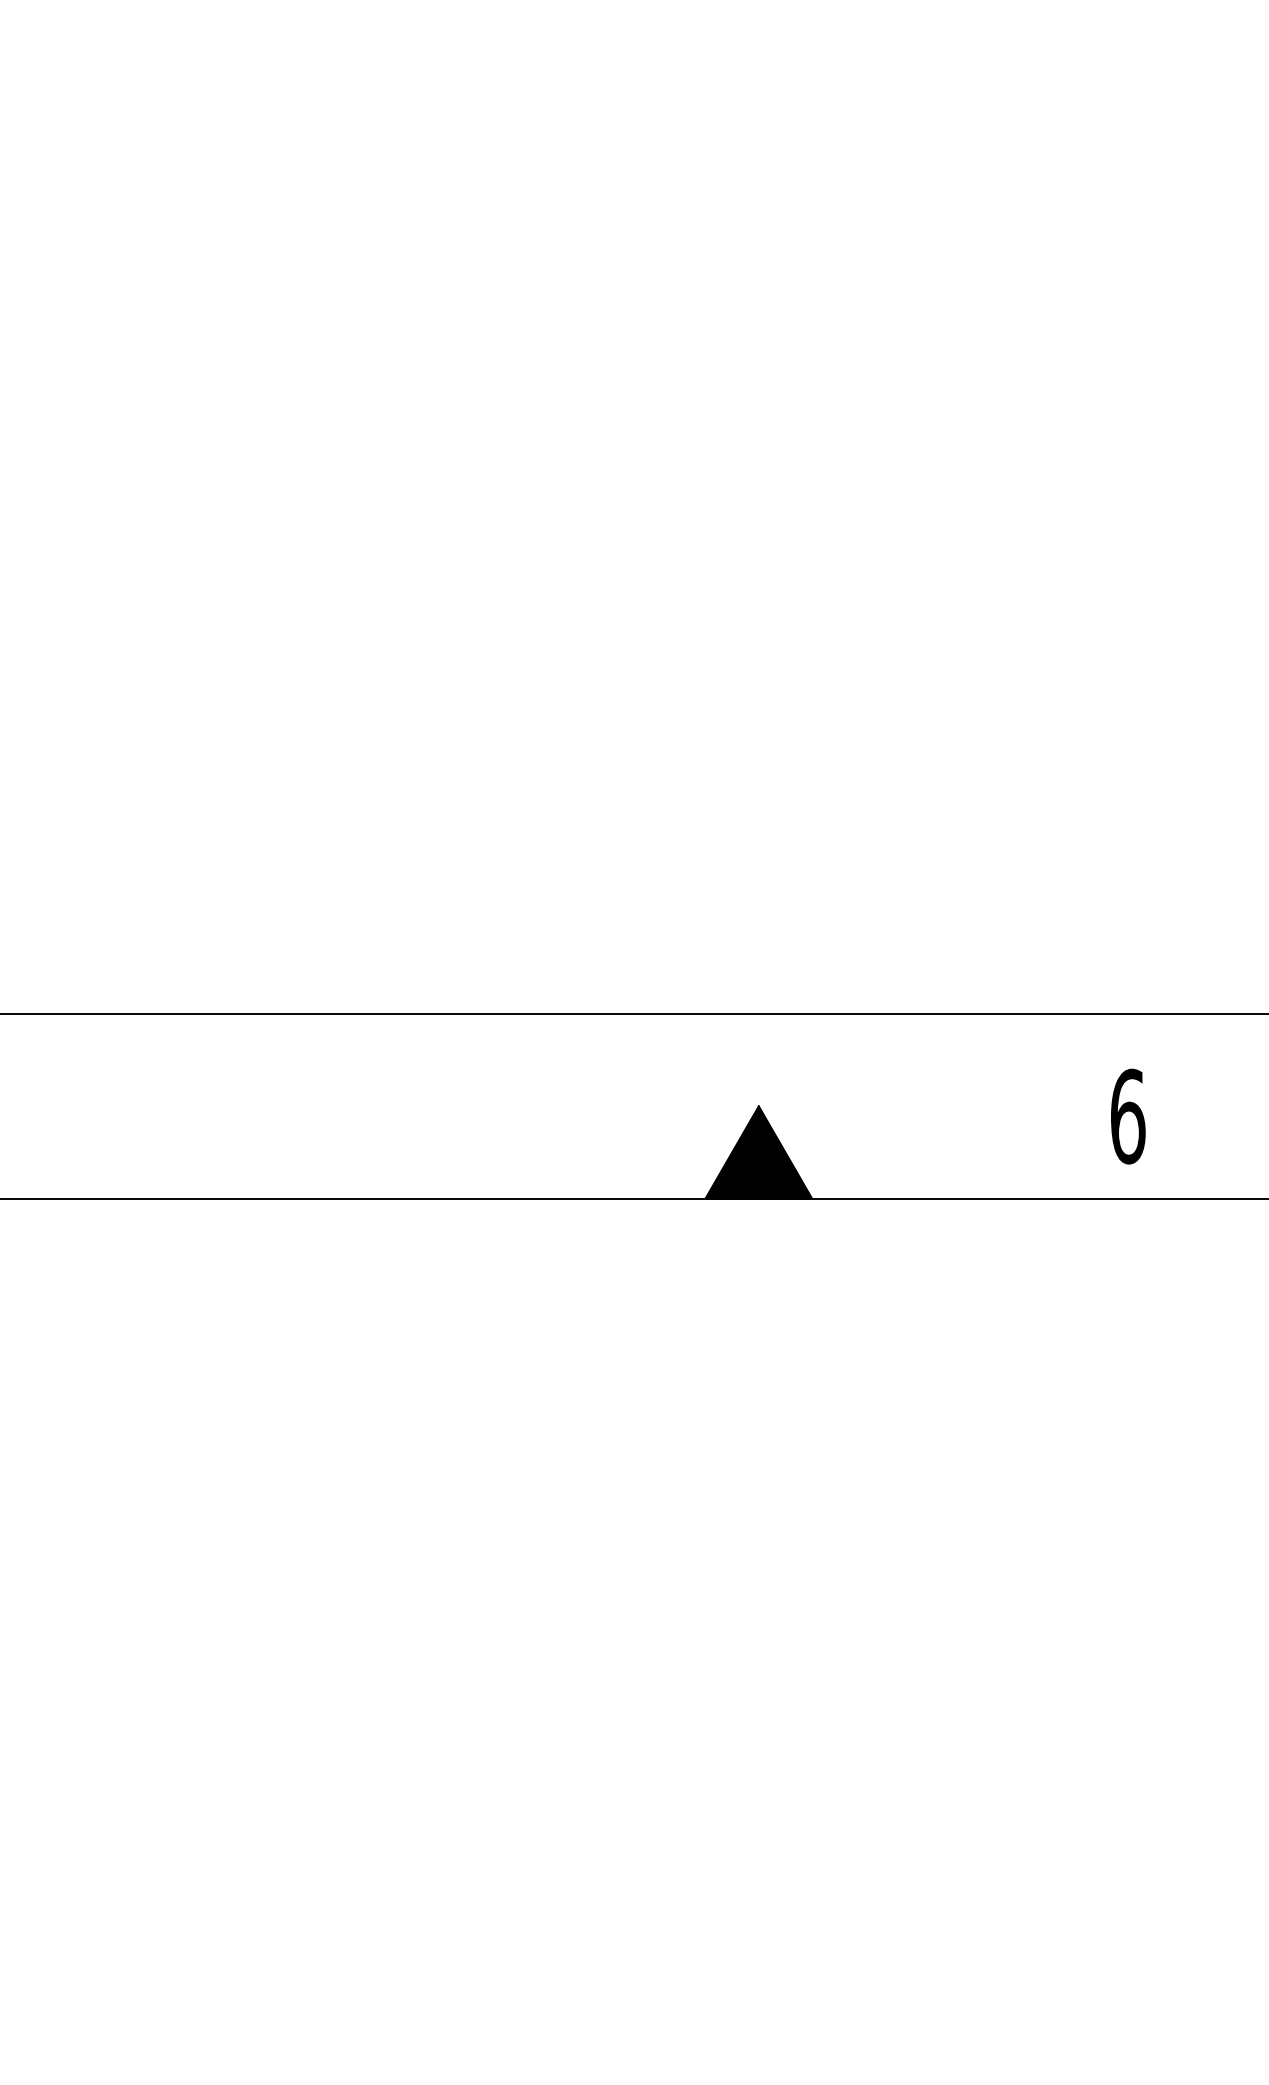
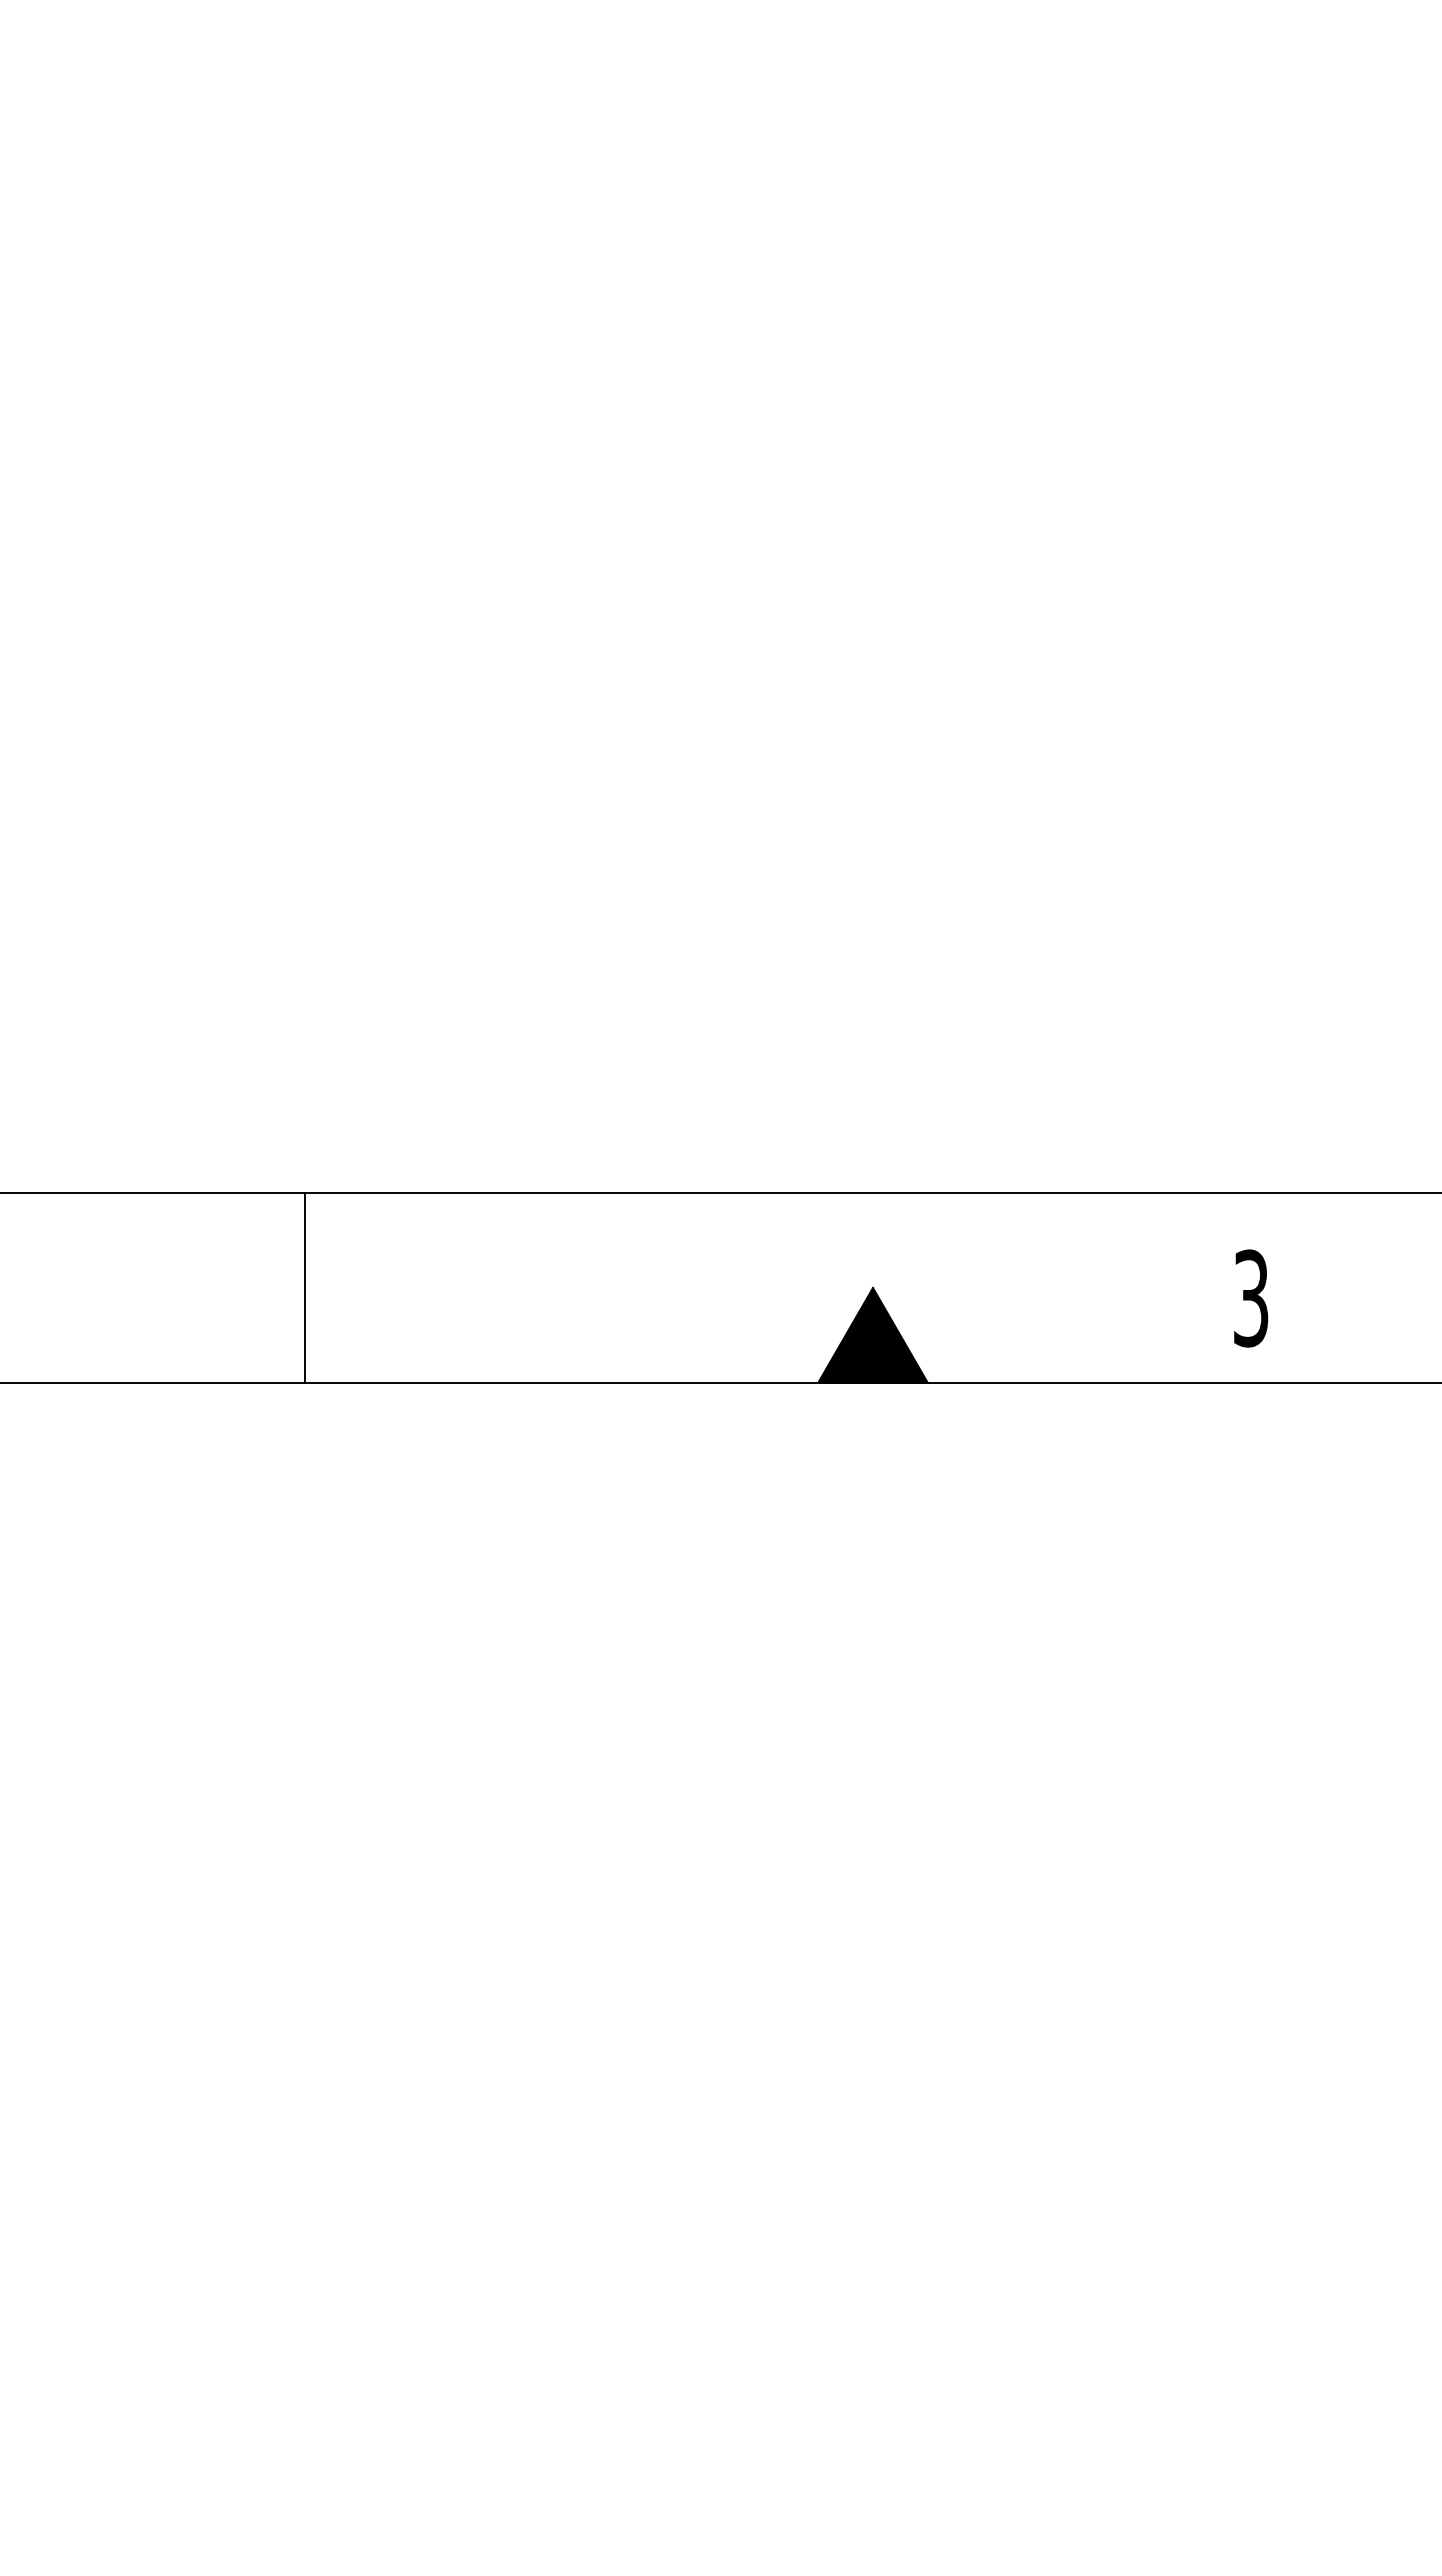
line: (203, 1105) -> (304, 1287), added
text: (1128, 1116) -> (1251, 1298), 6 -> 3

